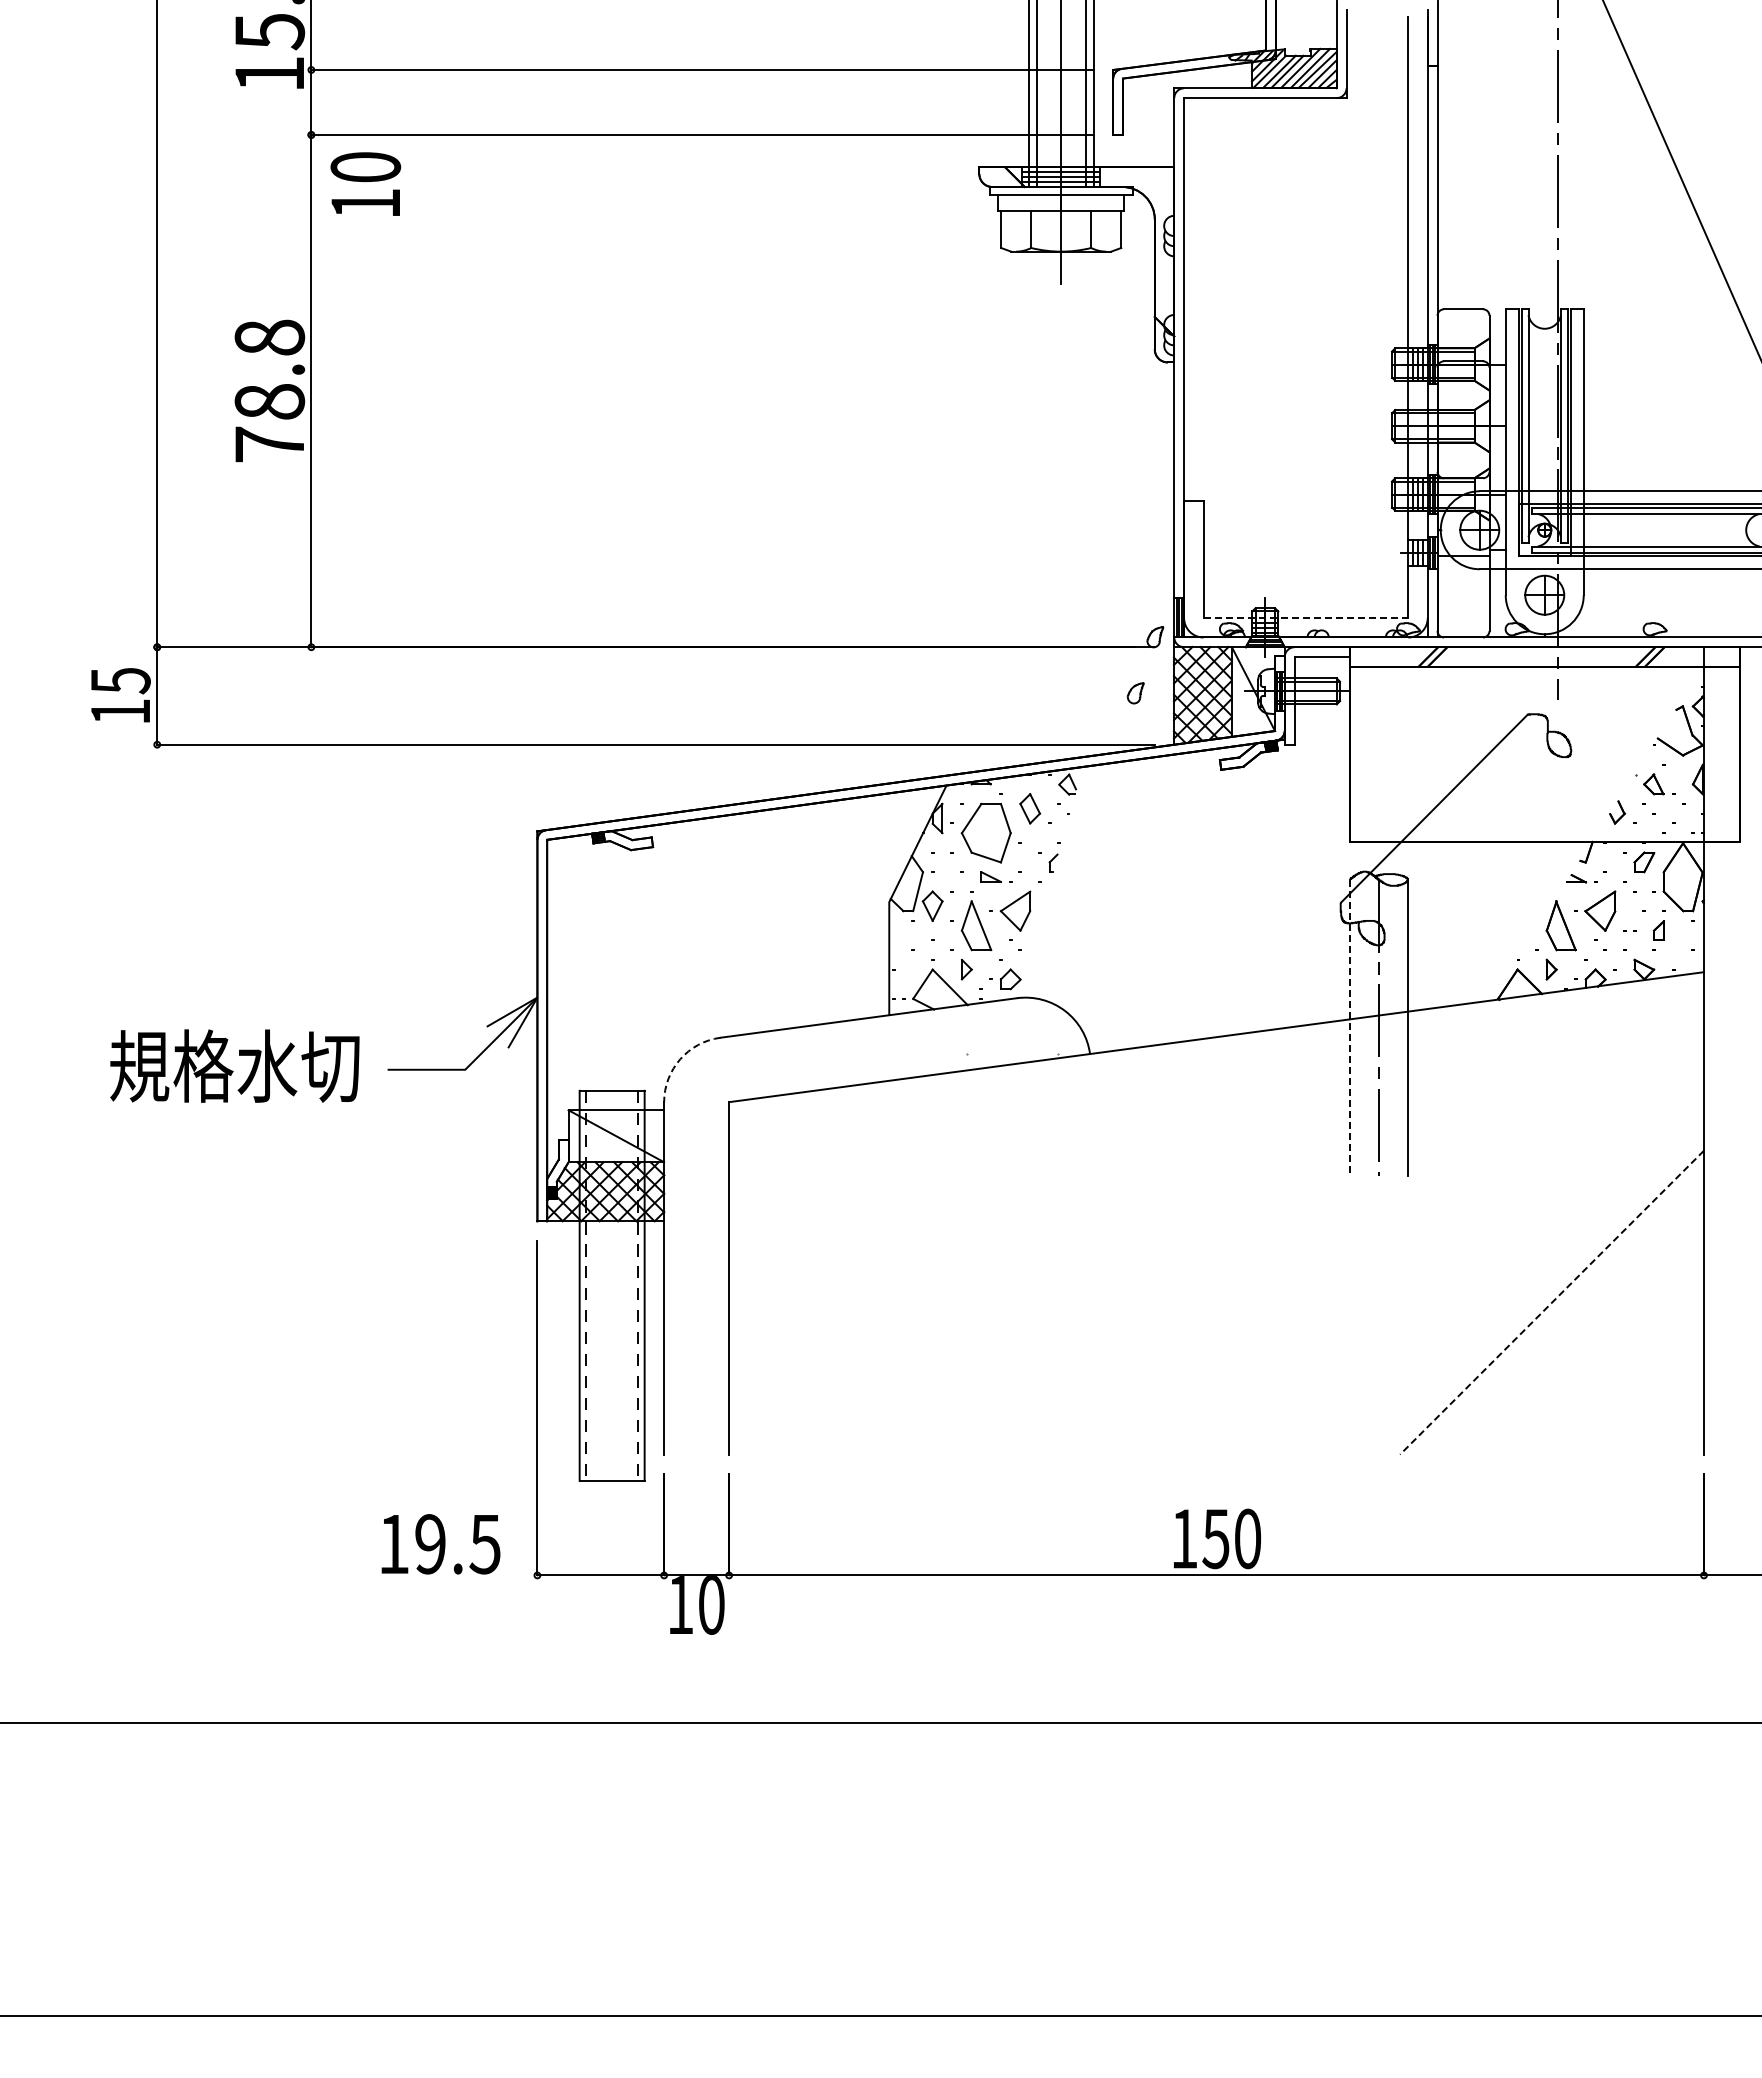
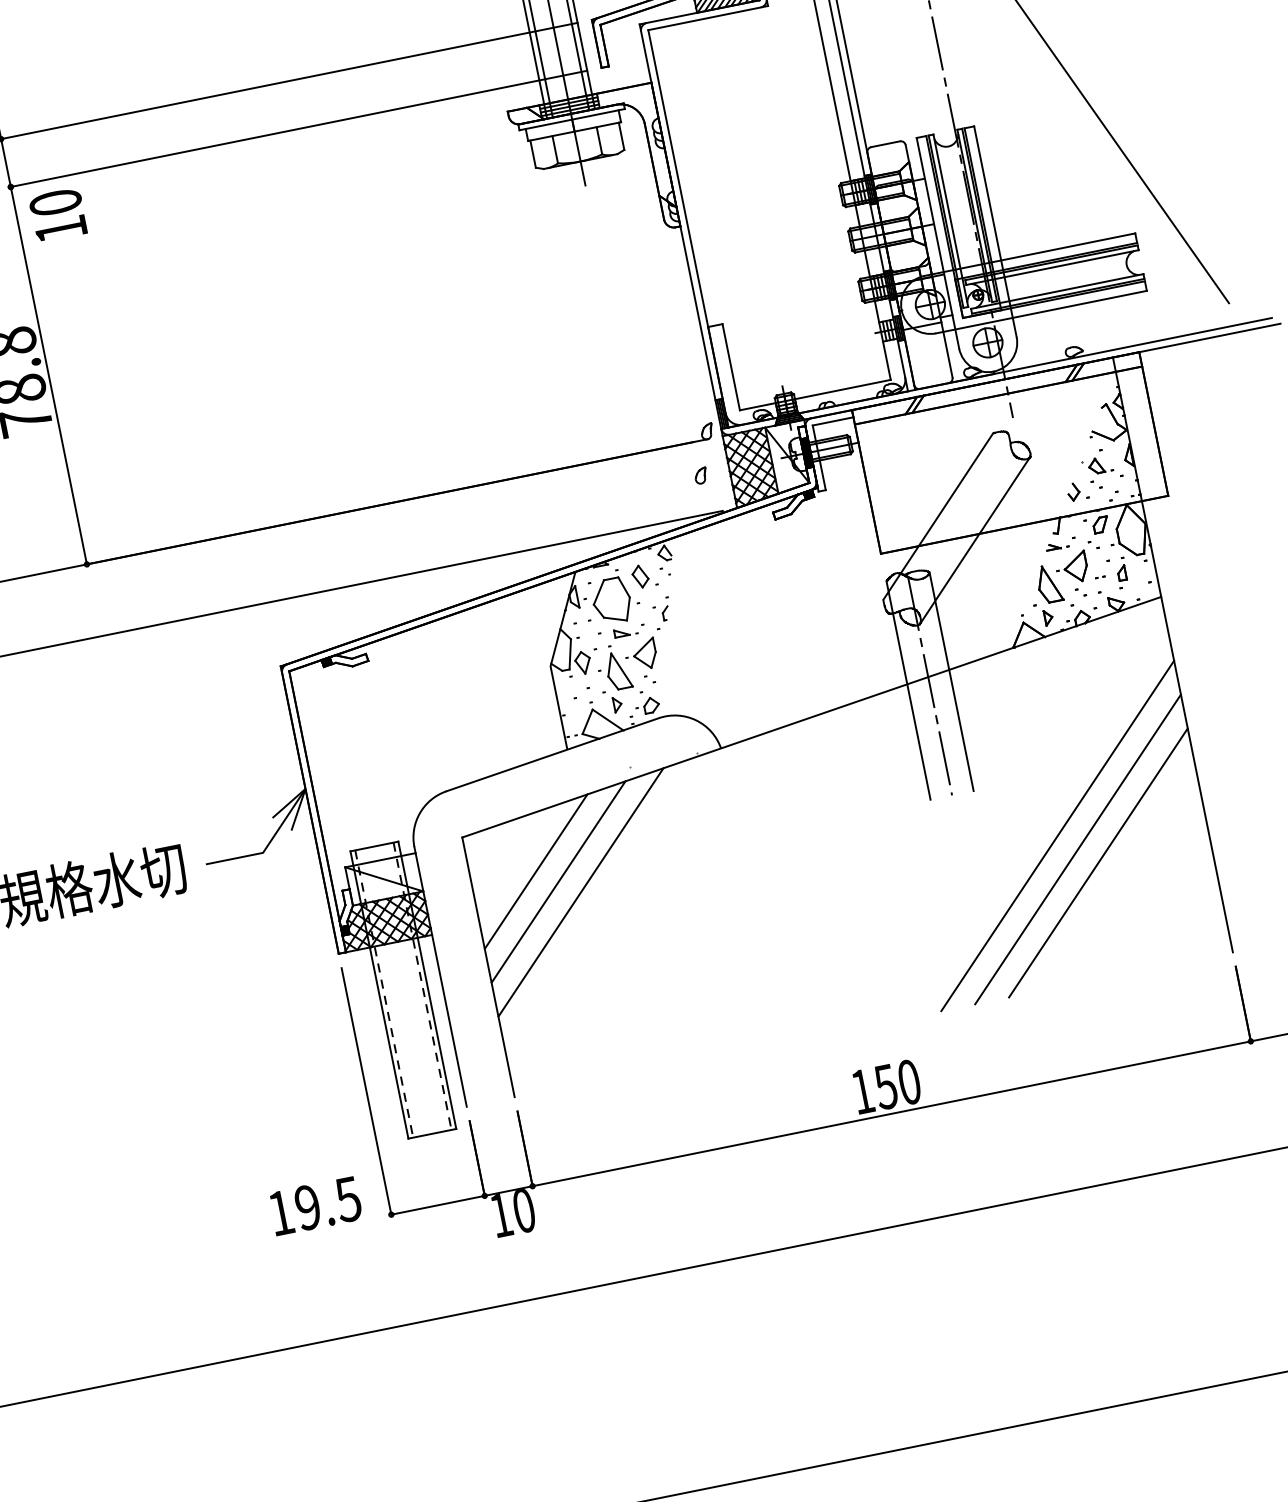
line: (1306, 617) -> (815, 394), dashed -> solid
line: (1475, 849) -> (974, 540), added
line: (1349, 1028) -> (908, 691), dashed -> solid
arc: (680, 1059) -> (420, 813), dashed -> solid
line: (816, 1165) -> (536, 871), added
line: (842, 1185) -> (558, 882), added
line: (869, 1204) -> (580, 892), added
line: (1505, 1256) -> (1057, 835), added
line: (1528, 1279) -> (1077, 849), added
line: (1552, 1302) -> (1098, 862), dashed -> solid

